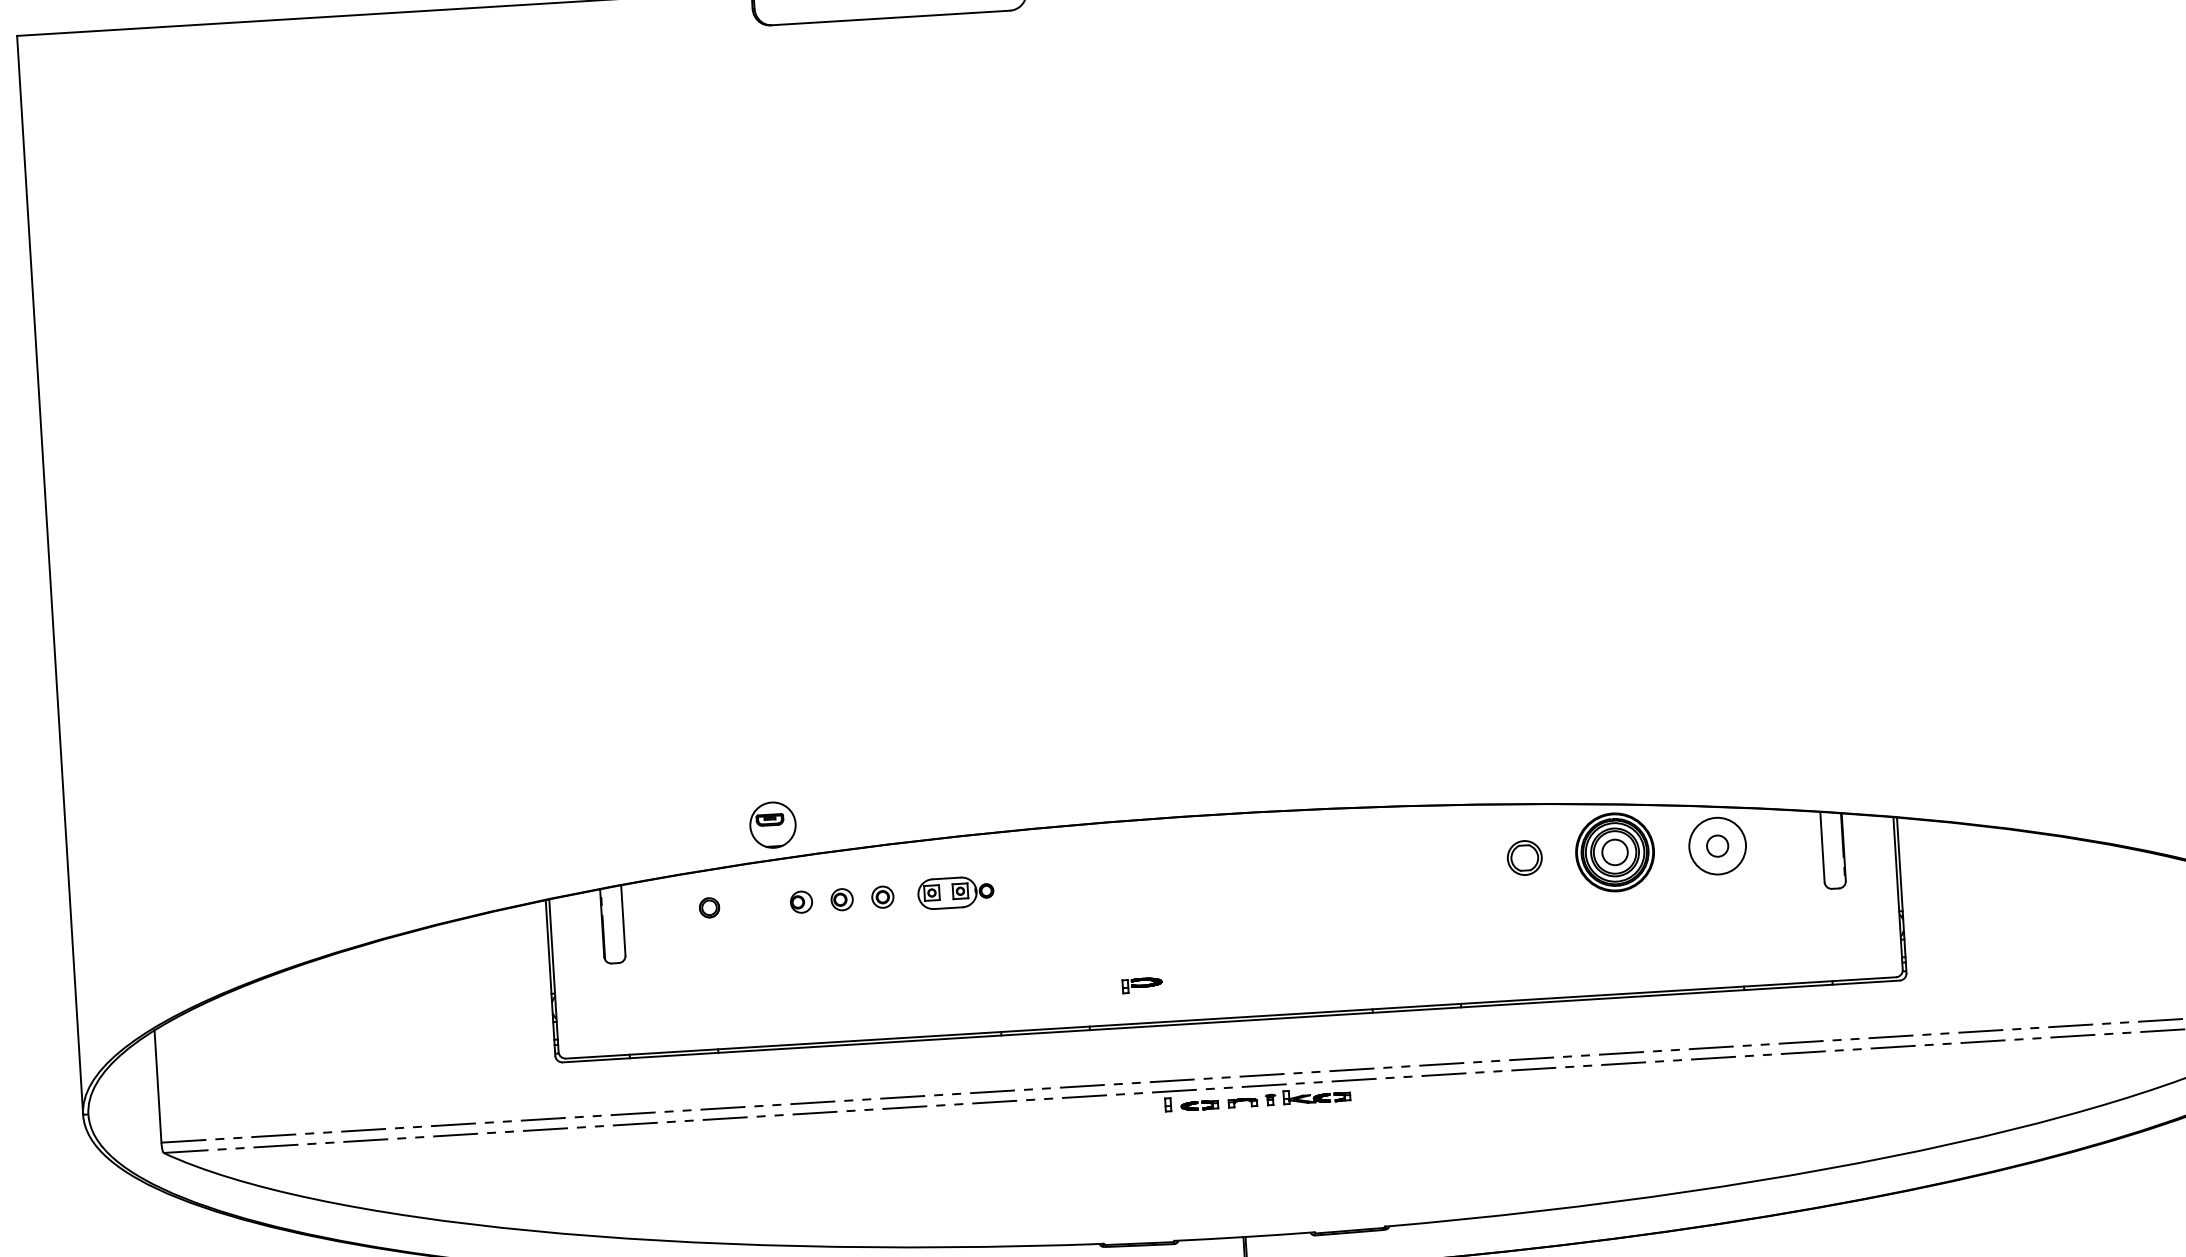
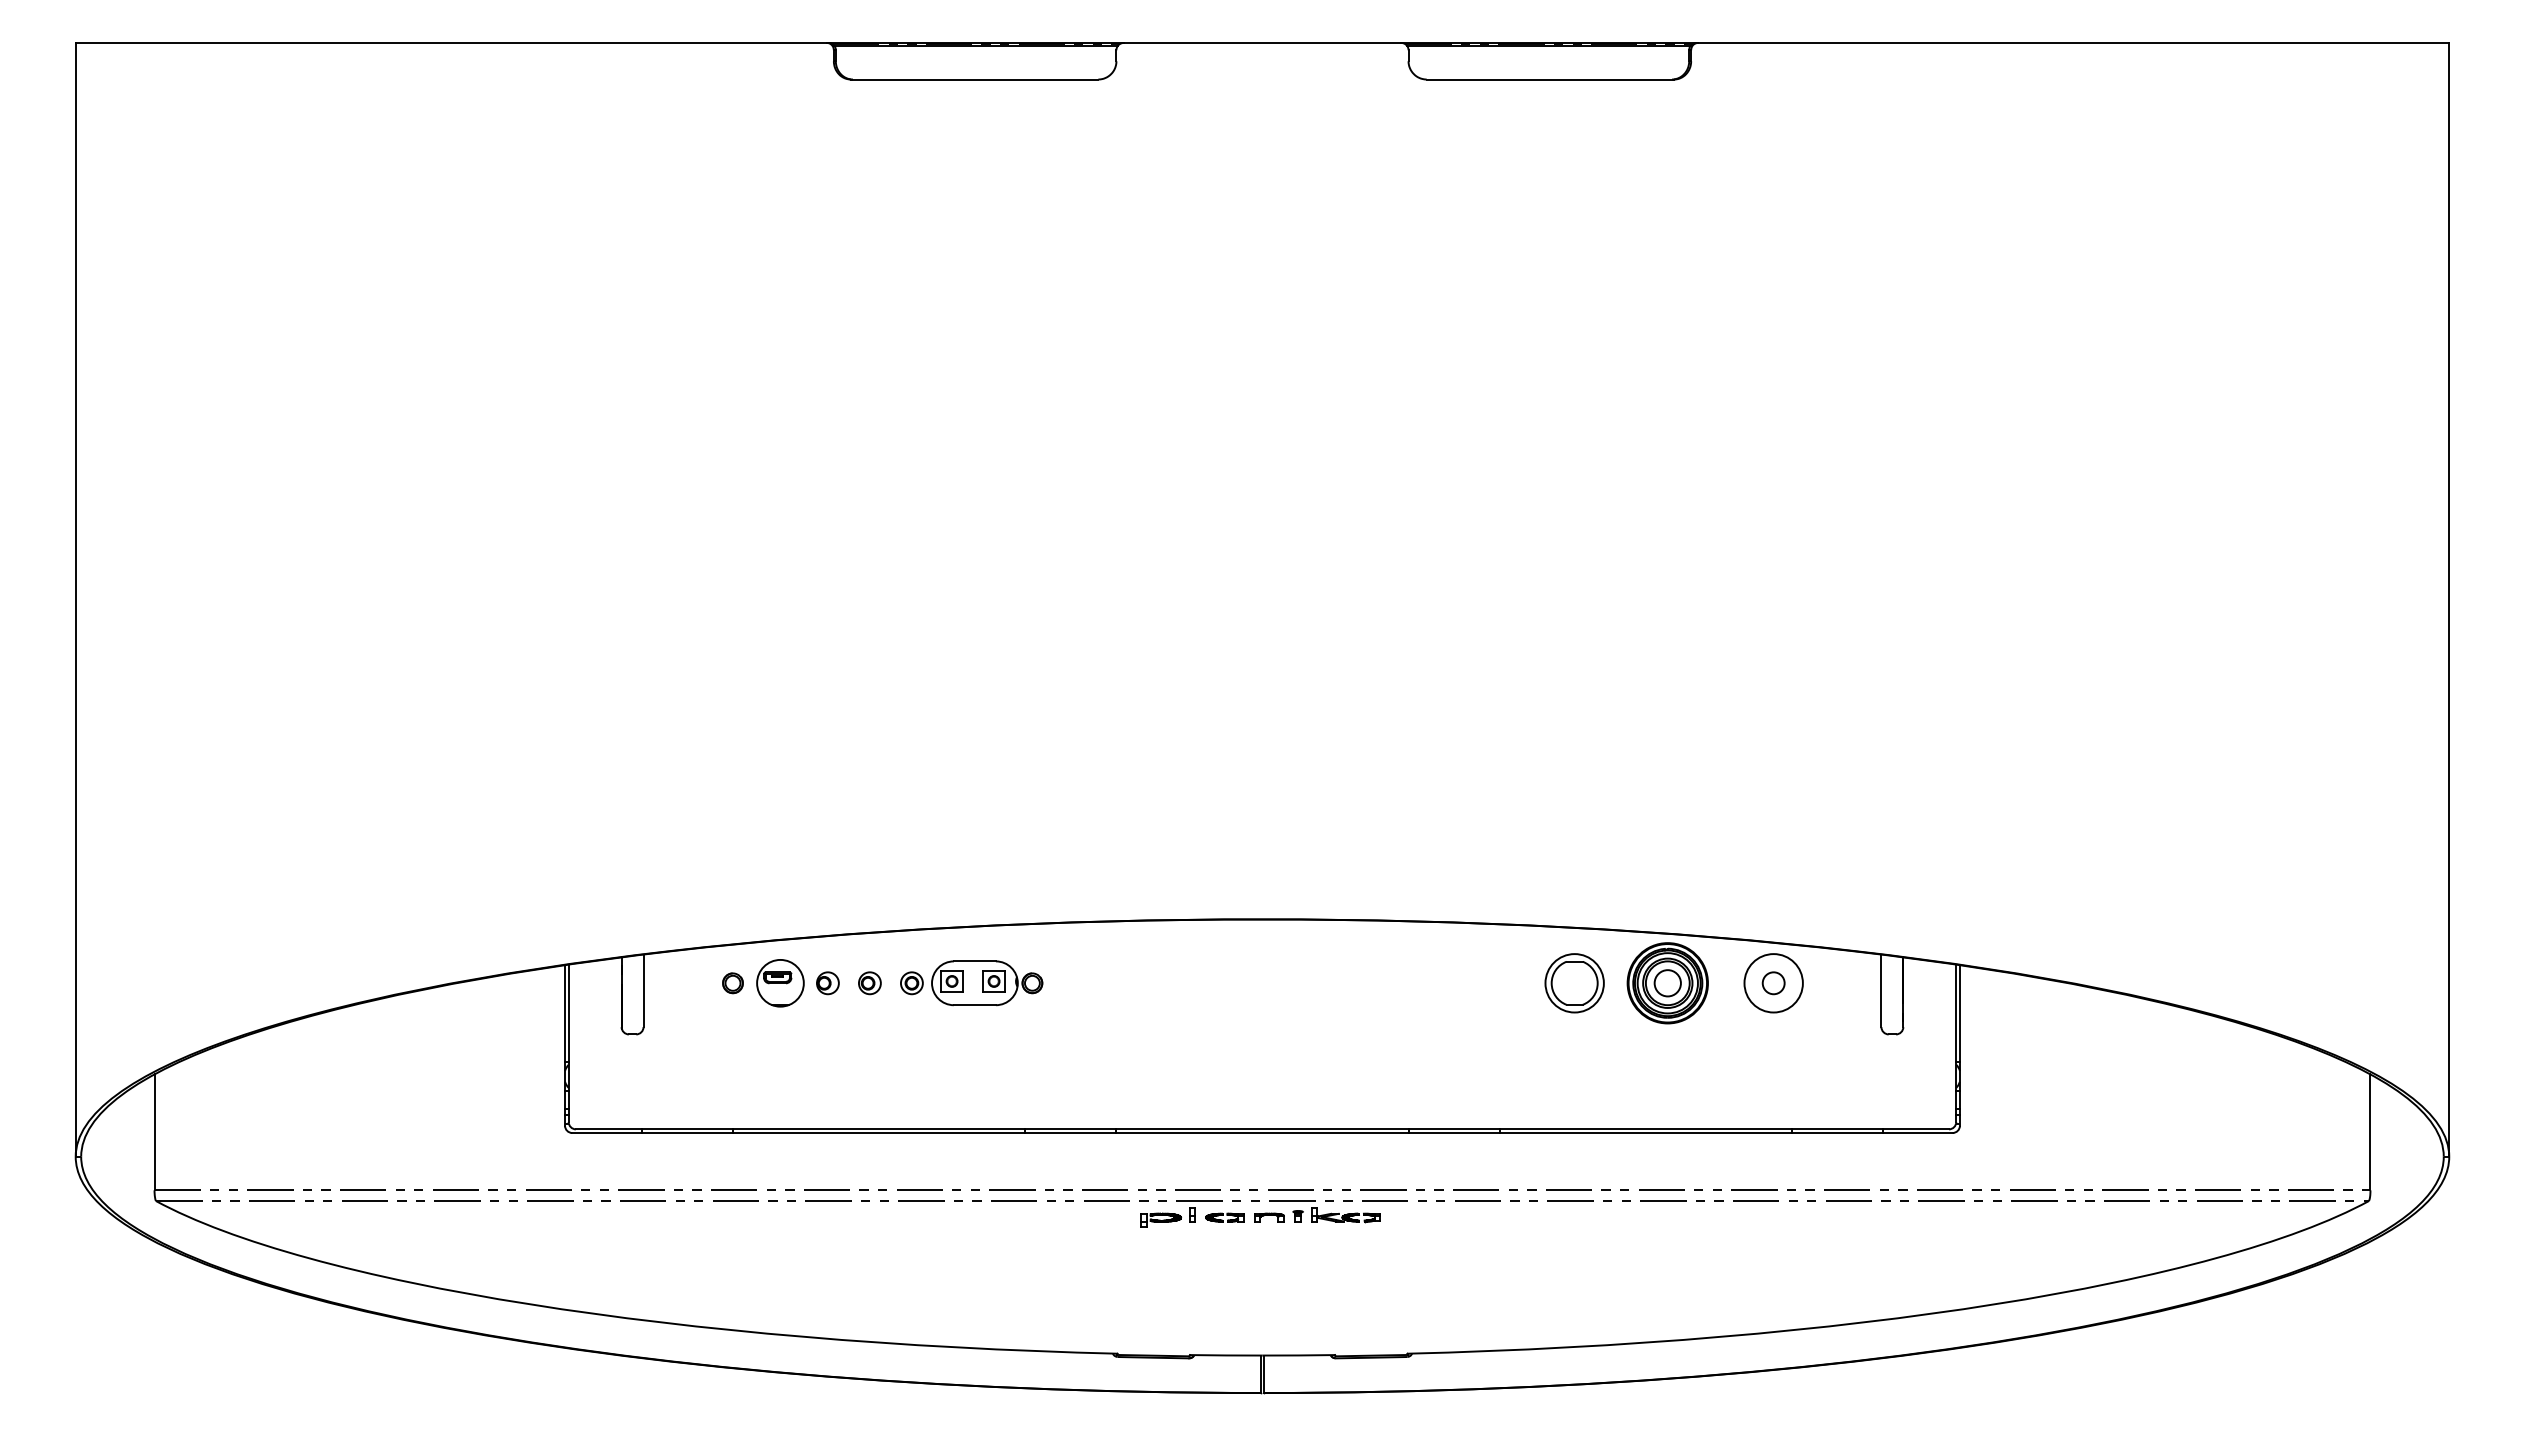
part: (773, 825) -> (780, 983), moved
part: (1524, 858) -> (1574, 983), size x1.67
part: (956, 892) -> (987, 983), size x1.43
part: (1141, 984) -> (1160, 1219), moved

